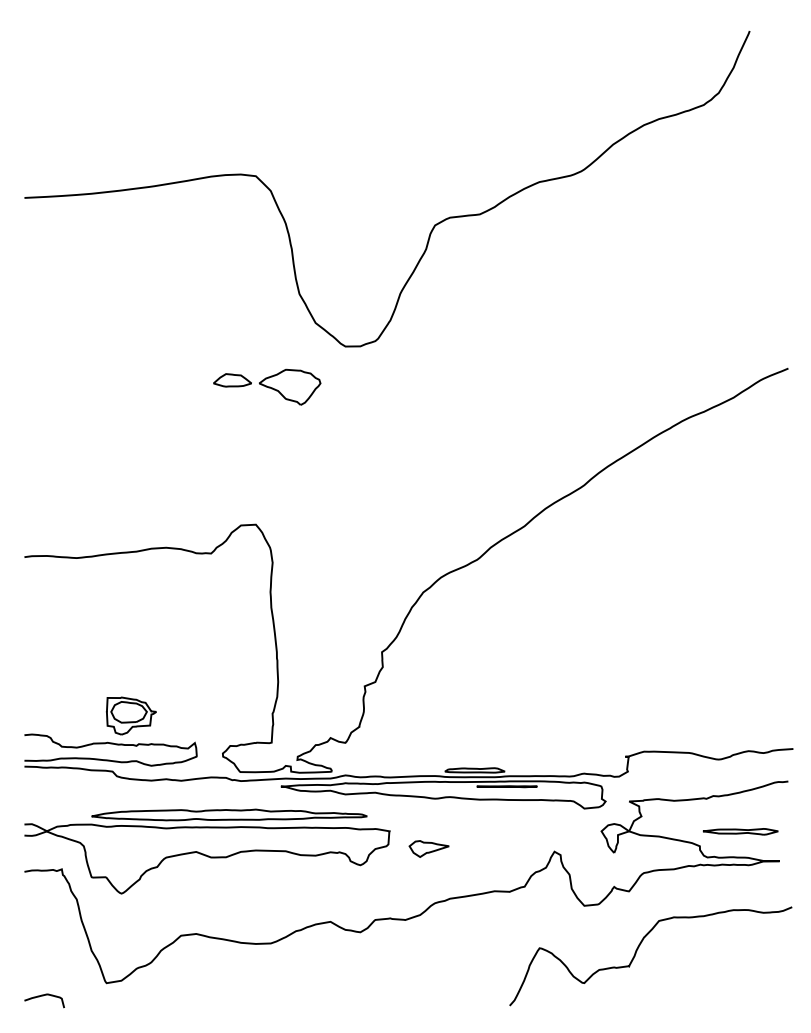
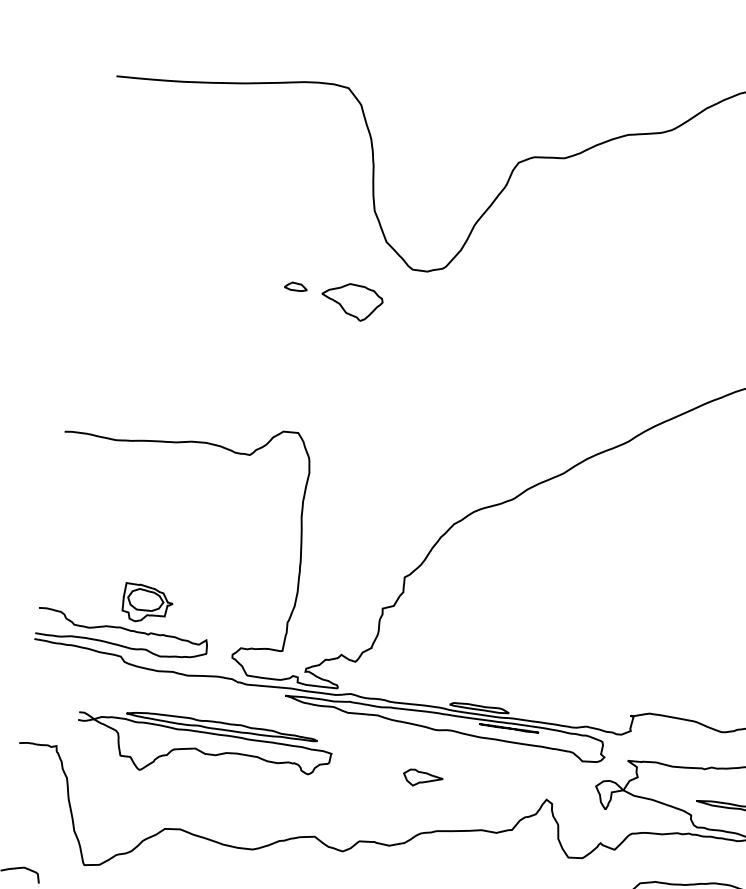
part: (232, 380) -> (295, 286), size x0.6
part: (207, 851) -> (203, 749), size x0.7

